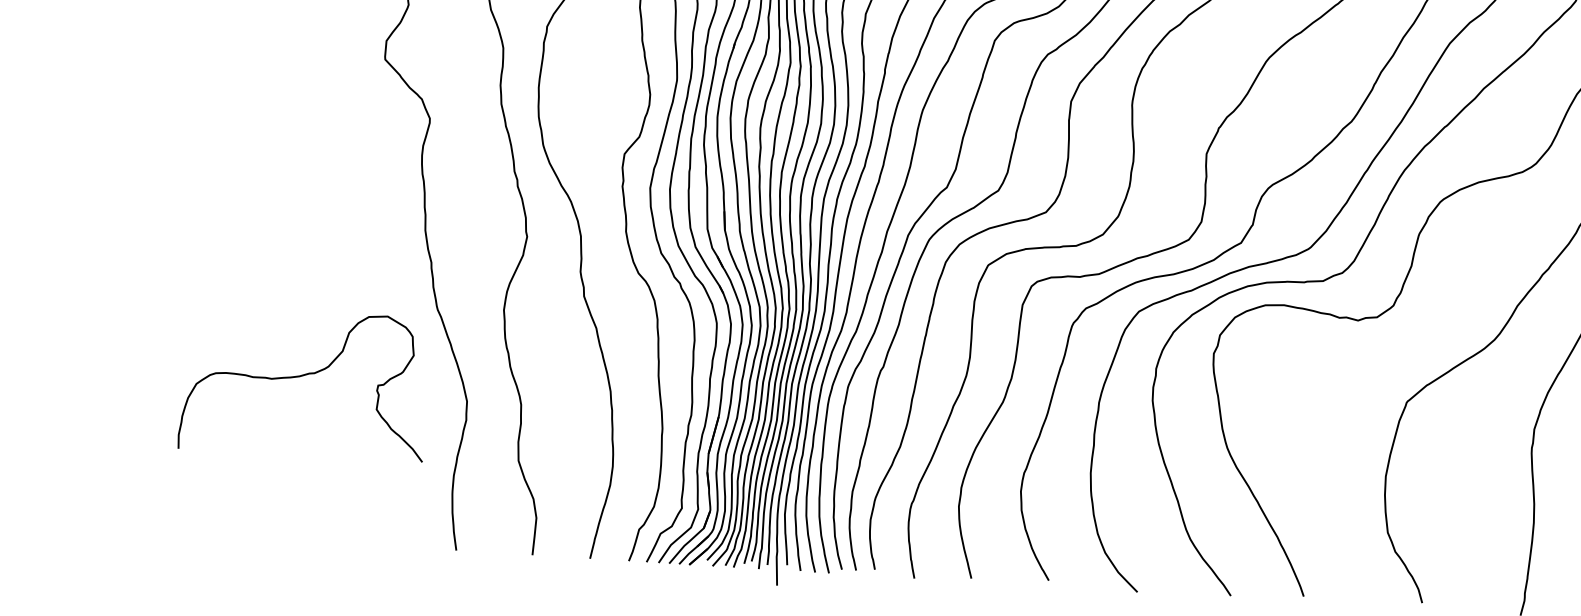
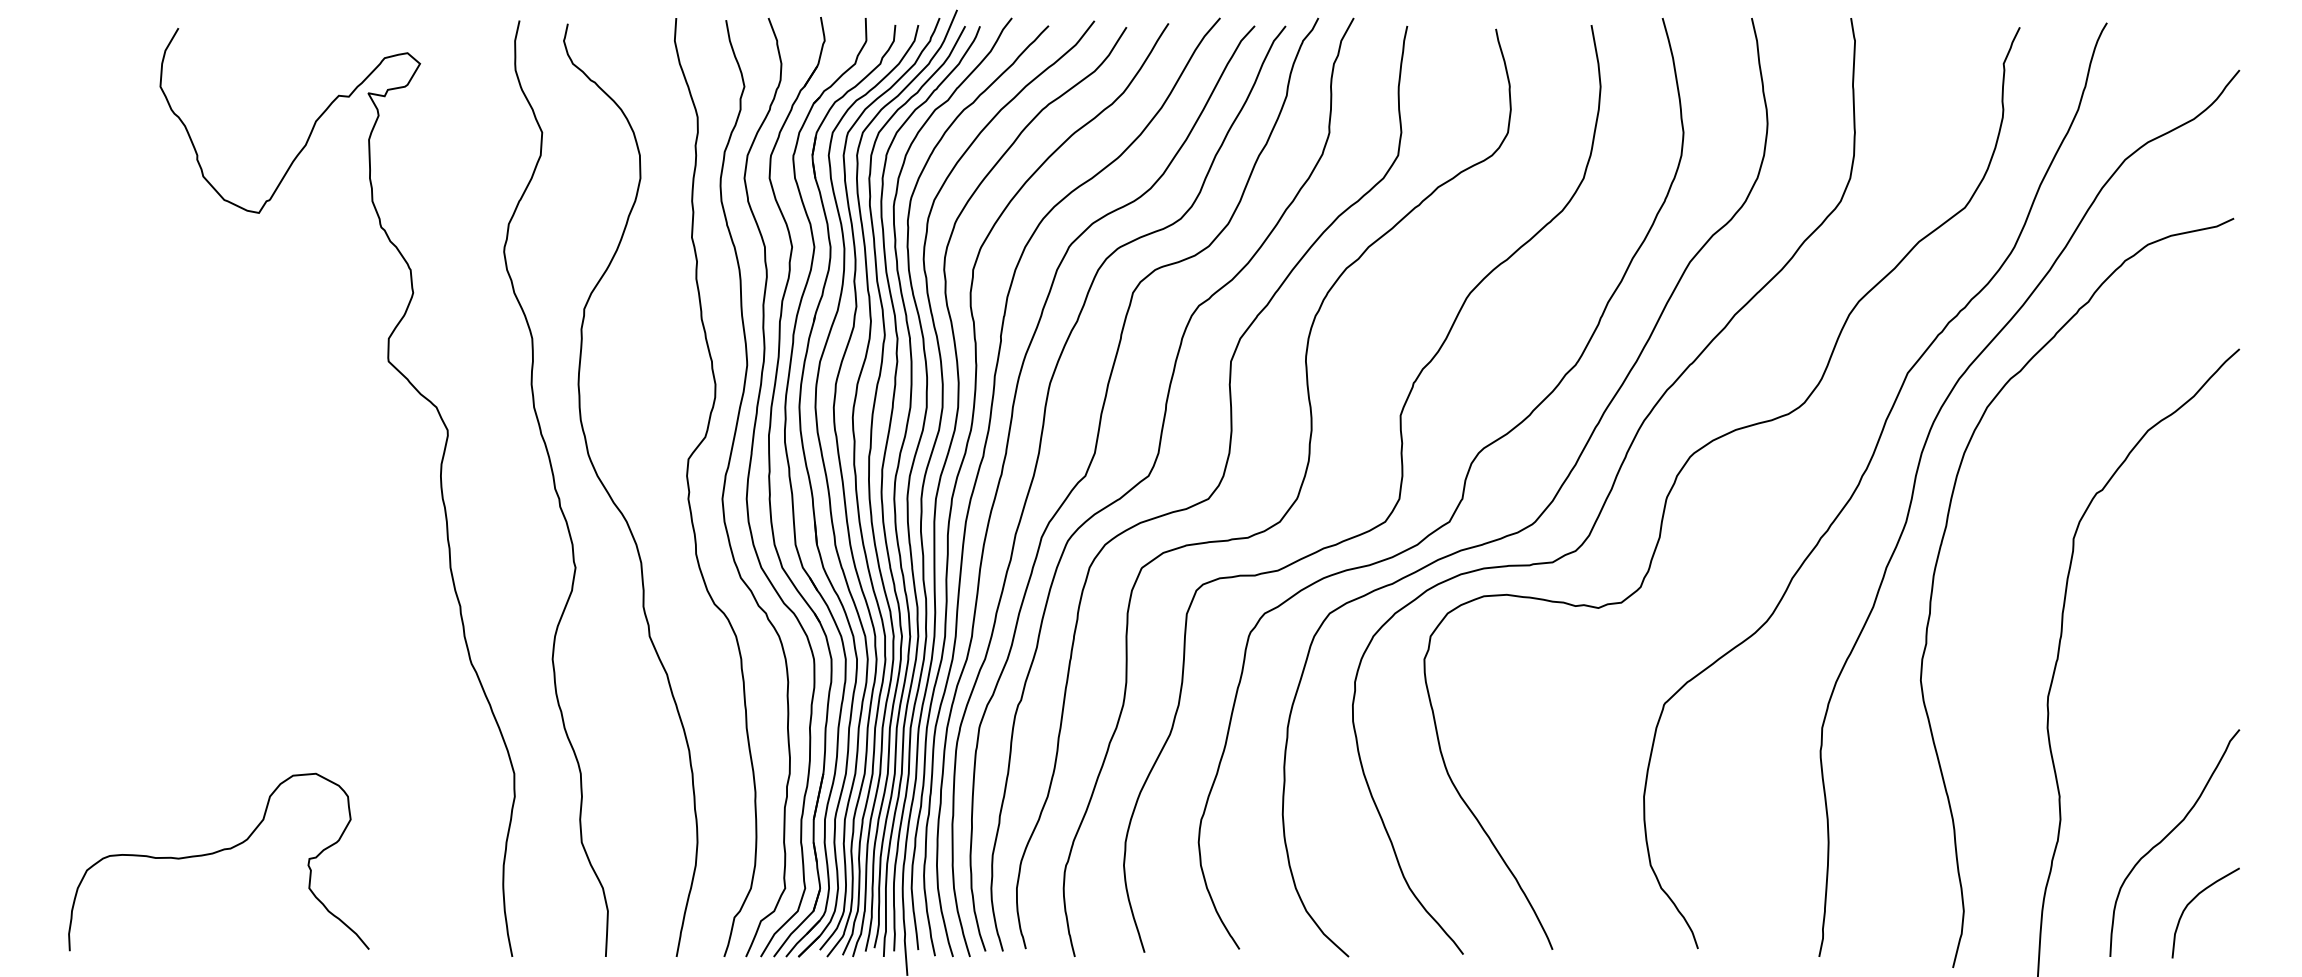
curve: (302, 376) -> (216, 853), moved

